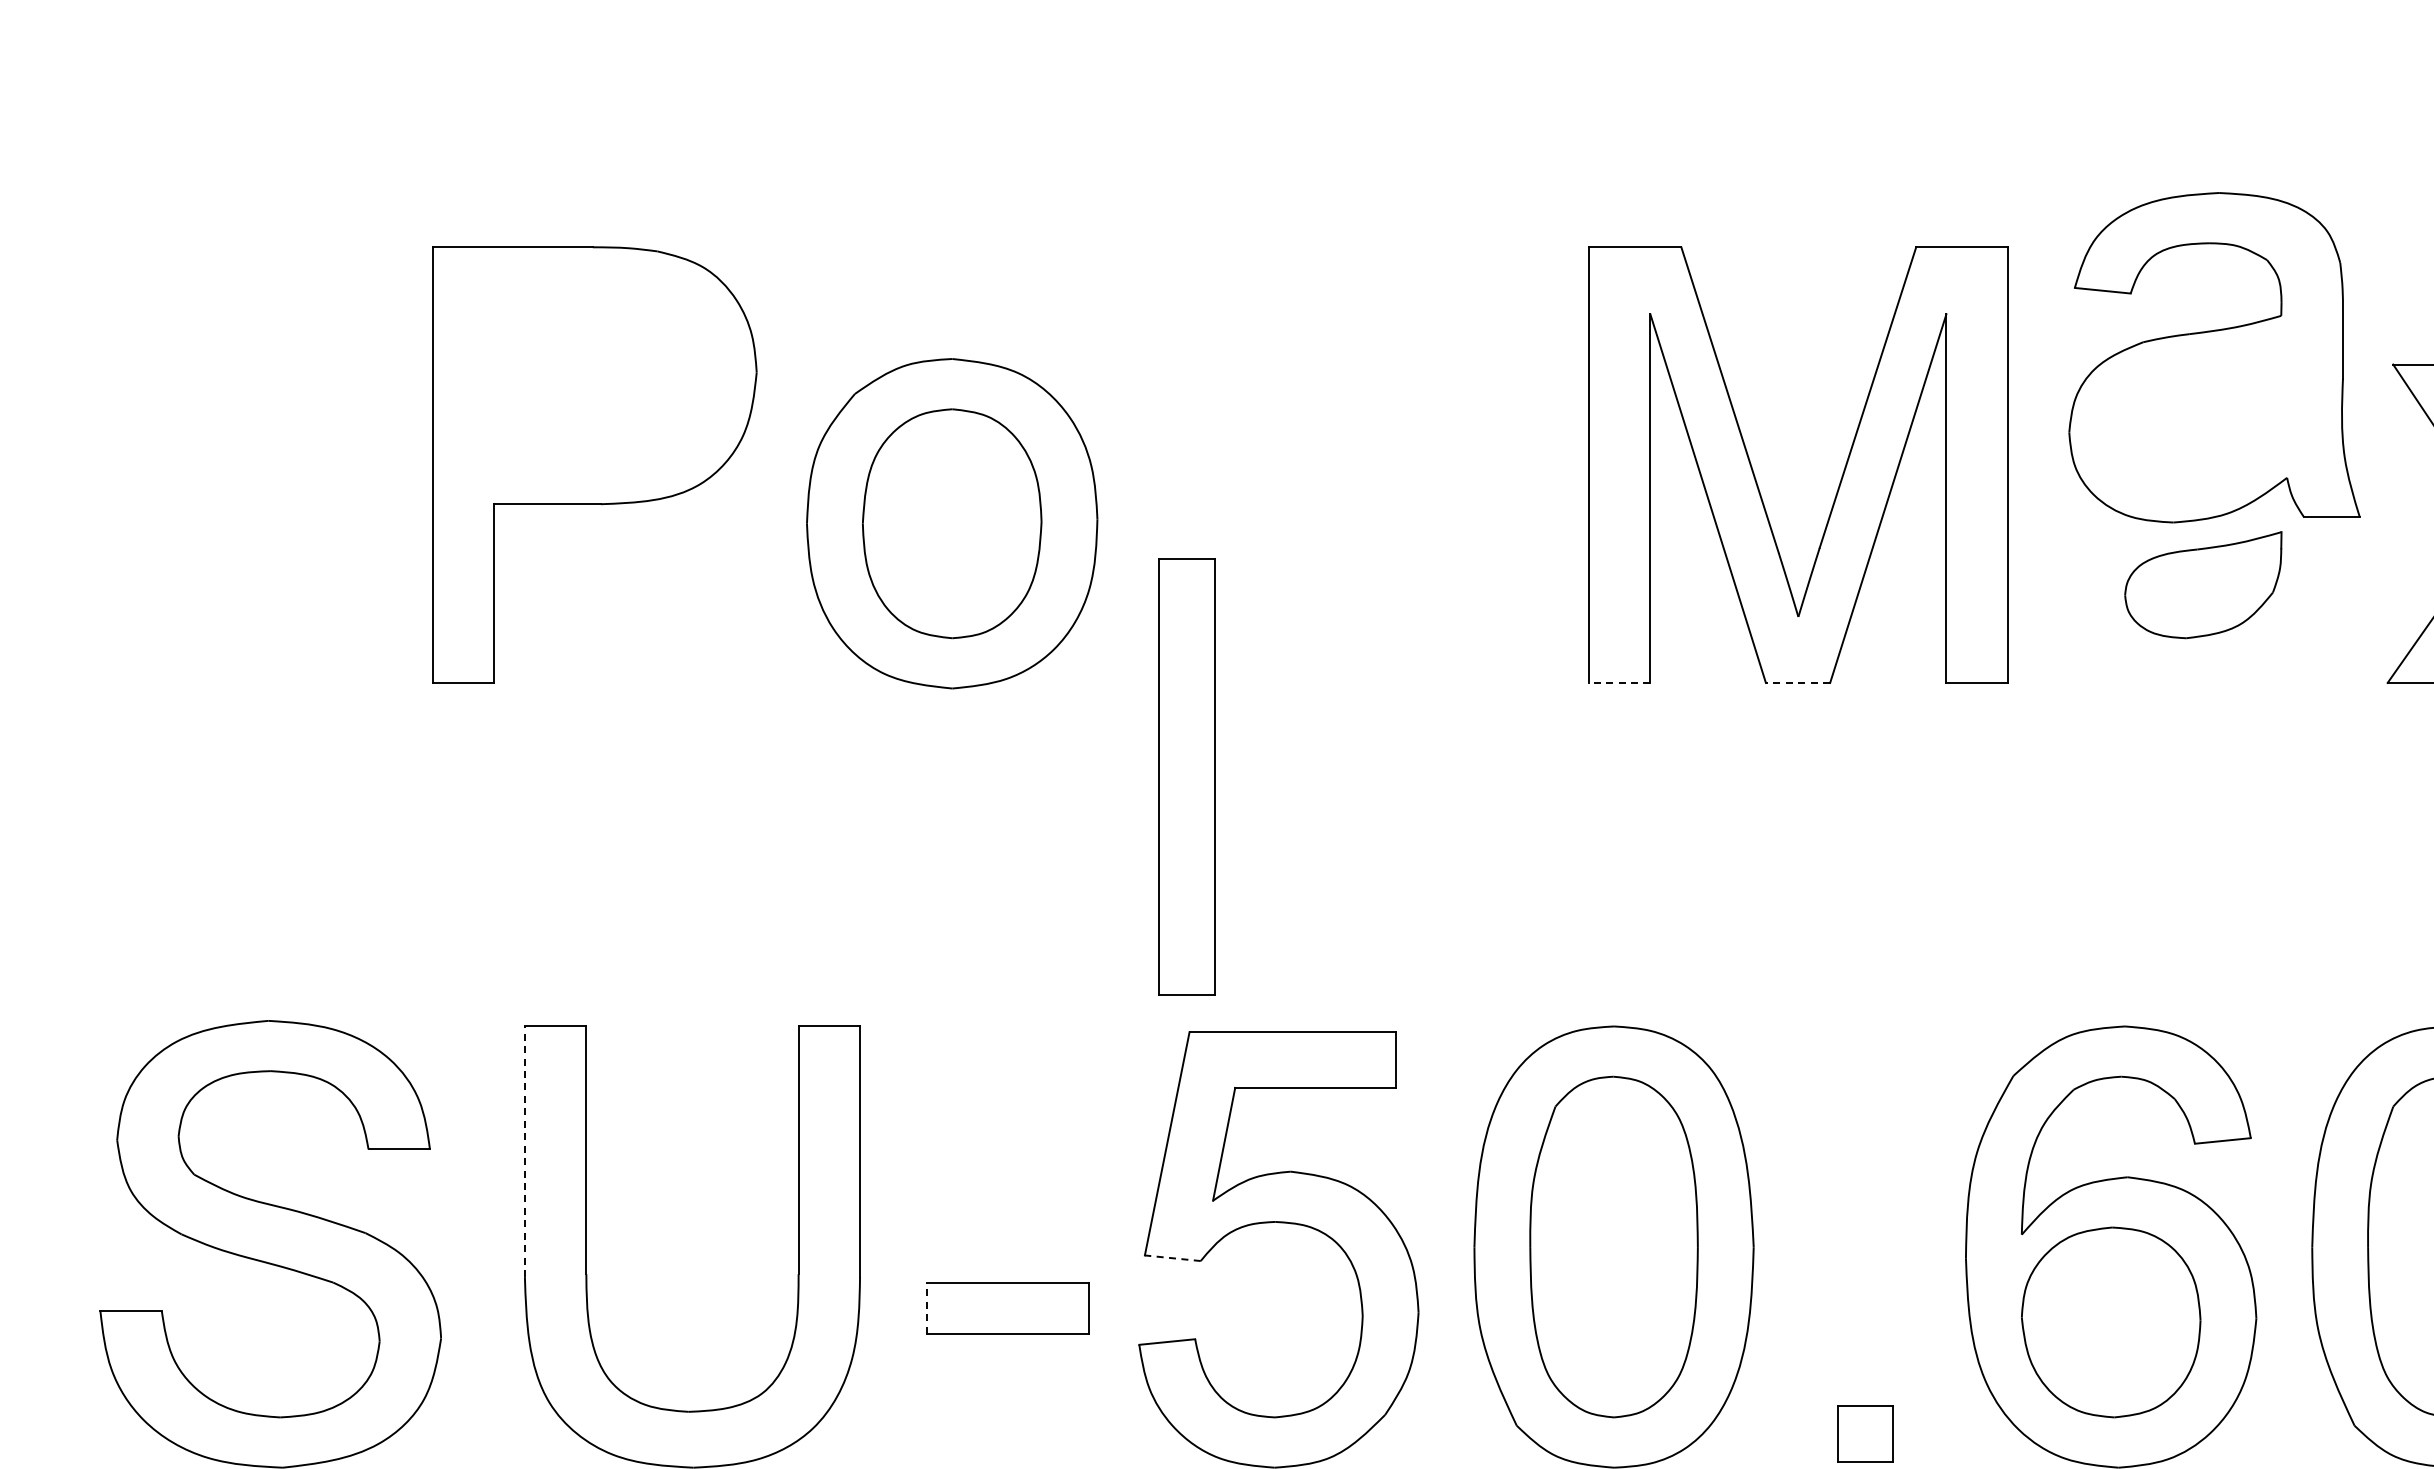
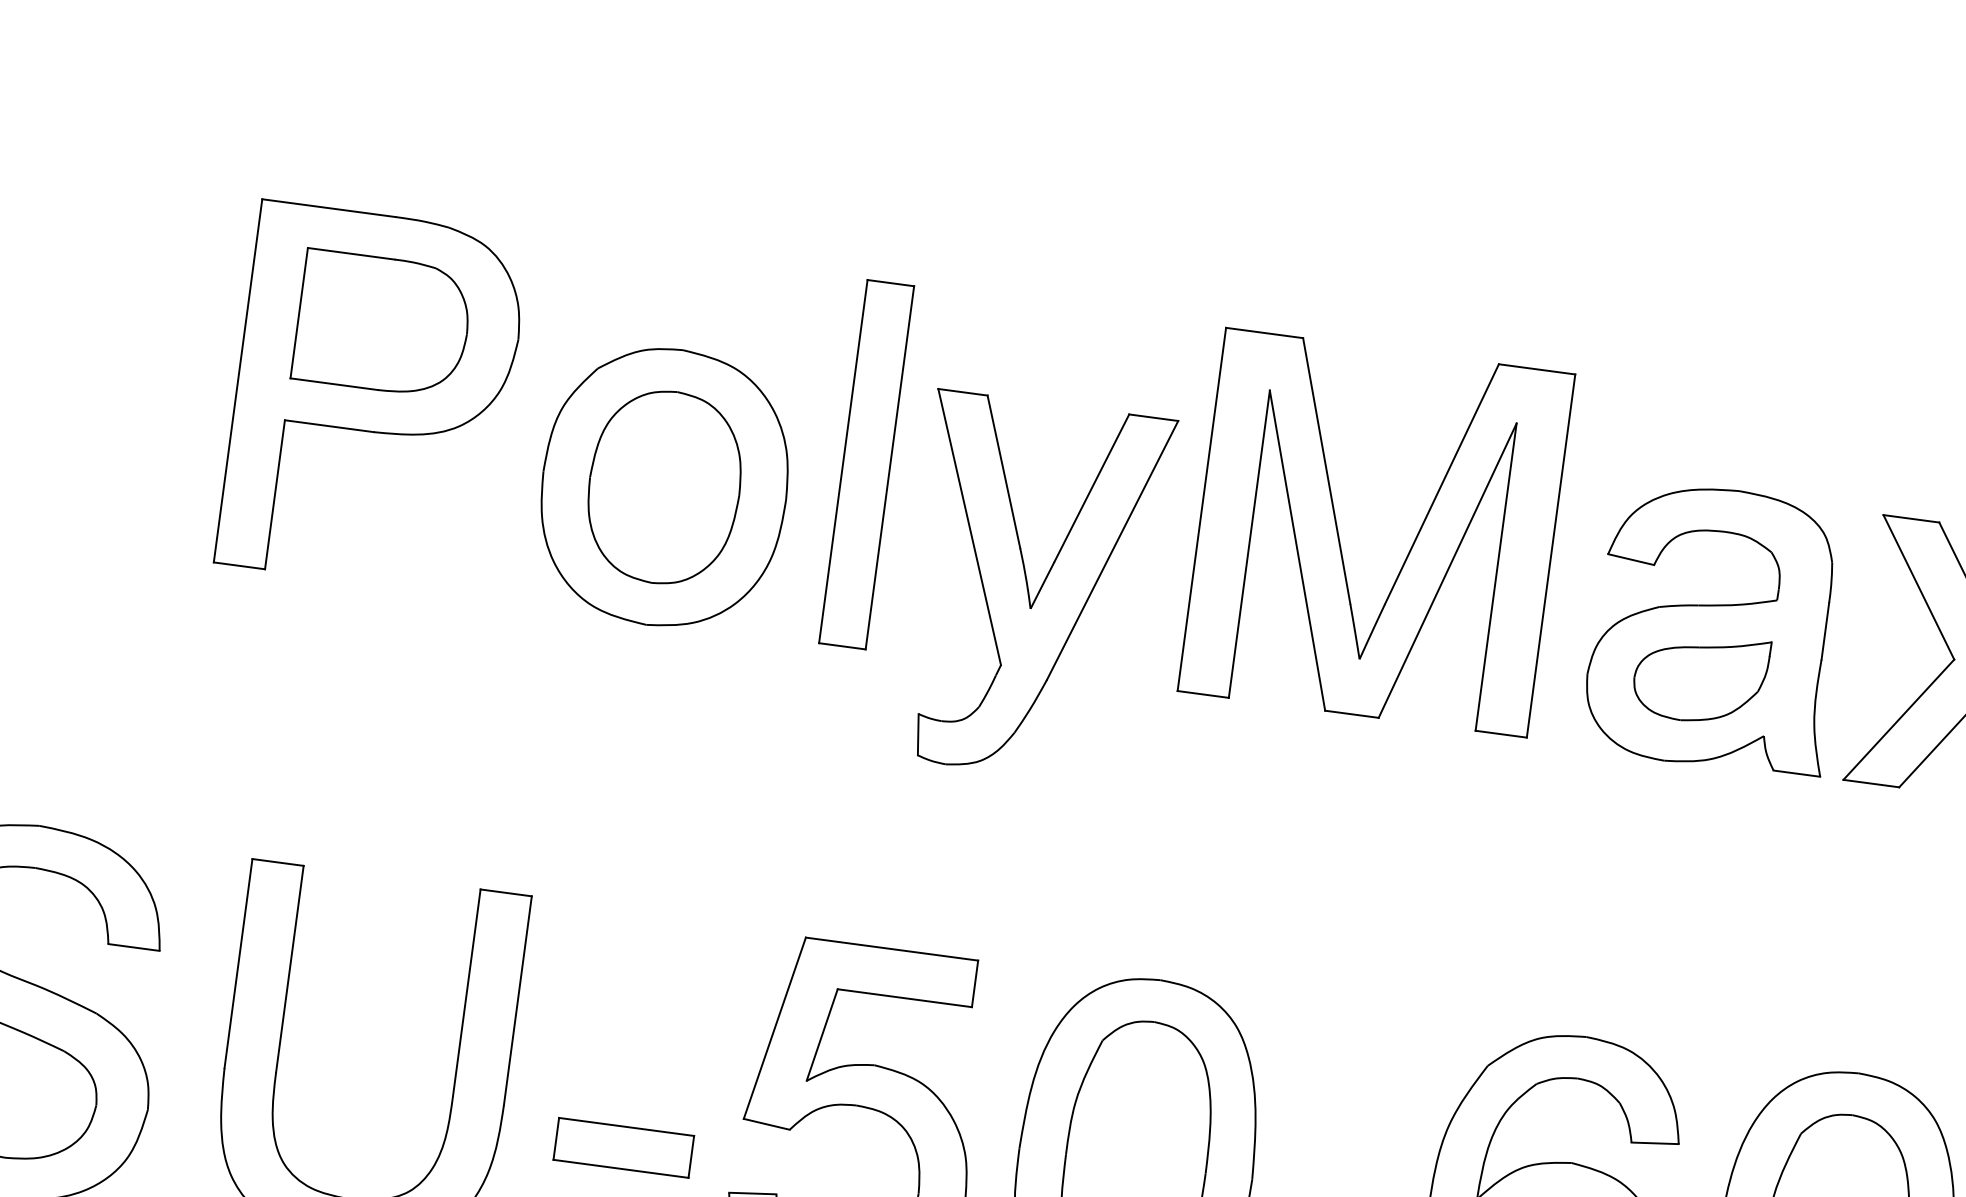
part: (2214, 357) -> (1716, 627), moved
part: (594, 375) -> (382, 324), added
part: (1397, 586) -> (1028, 589), added
line: (1619, 682) -> (1203, 694), dashed -> solid
line: (1797, 682) -> (1351, 713), dashed -> solid
part: (1186, 776) -> (866, 464), moved
line: (524, 1151) -> (238, 963), dashed -> solid
line: (1172, 1258) -> (766, 1124), dashed -> solid
line: (927, 1308) -> (556, 1138), dashed -> solid

